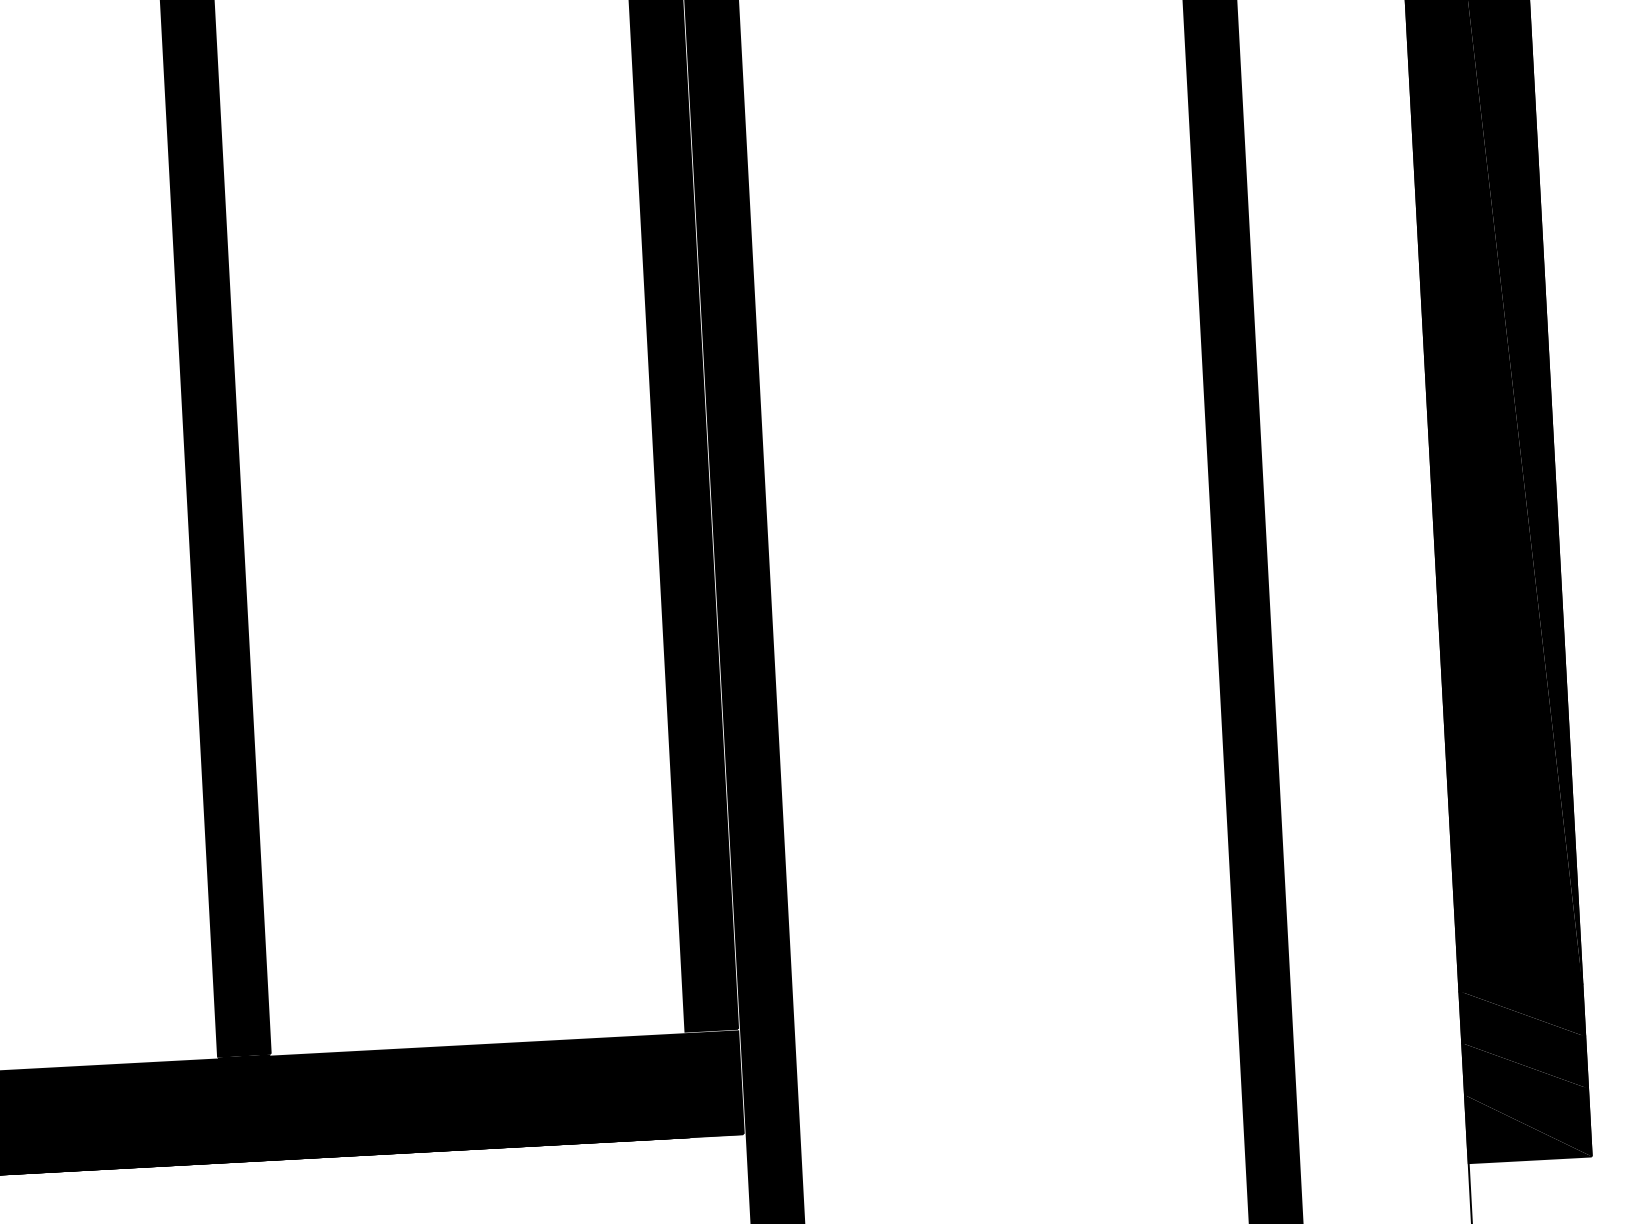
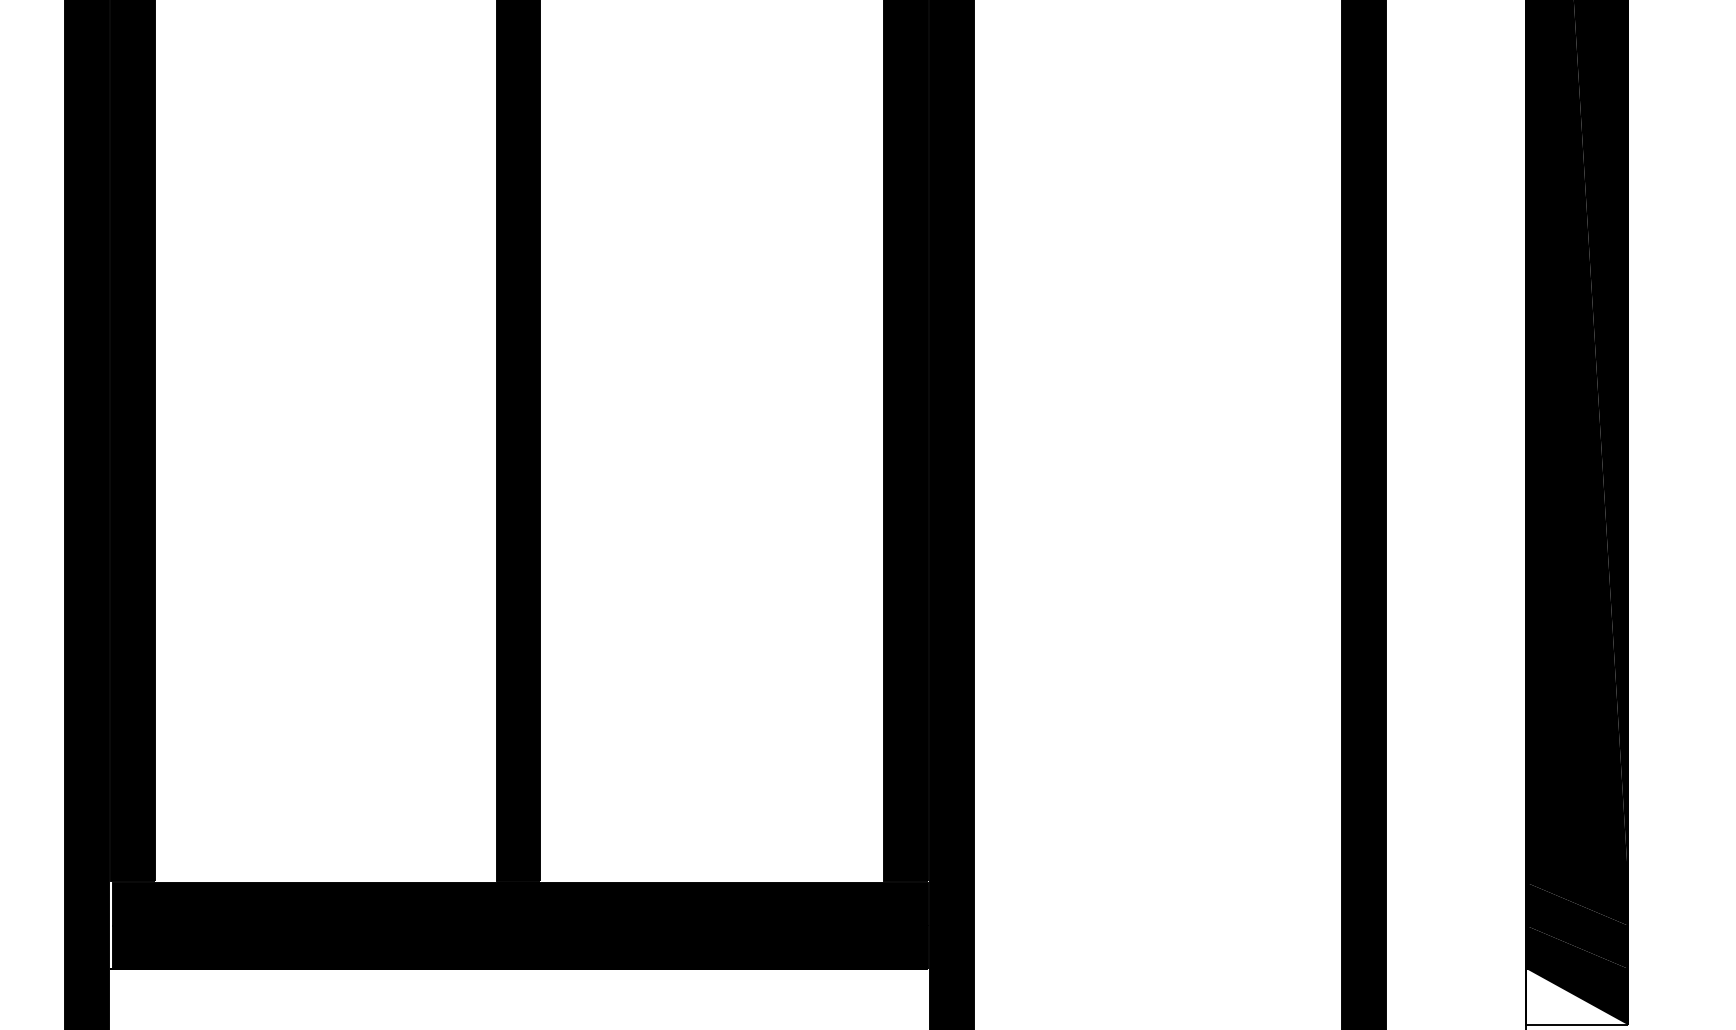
fill: (1528, 1125) -> (1577, 996), removed

